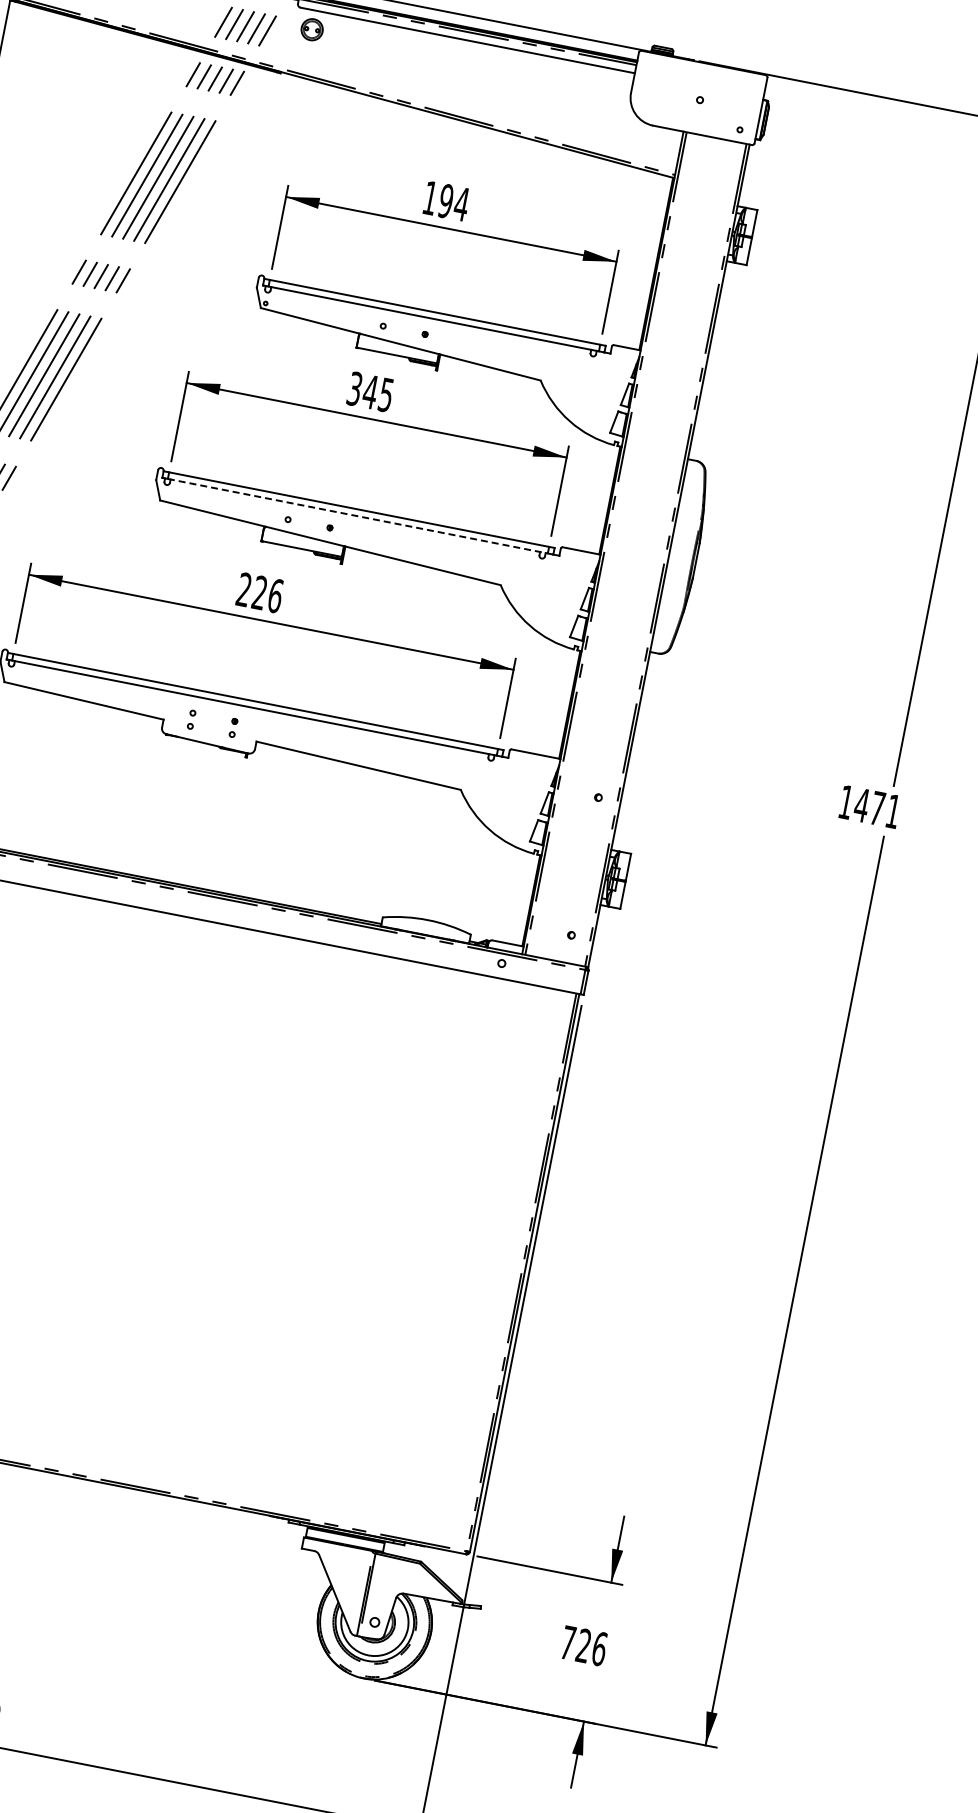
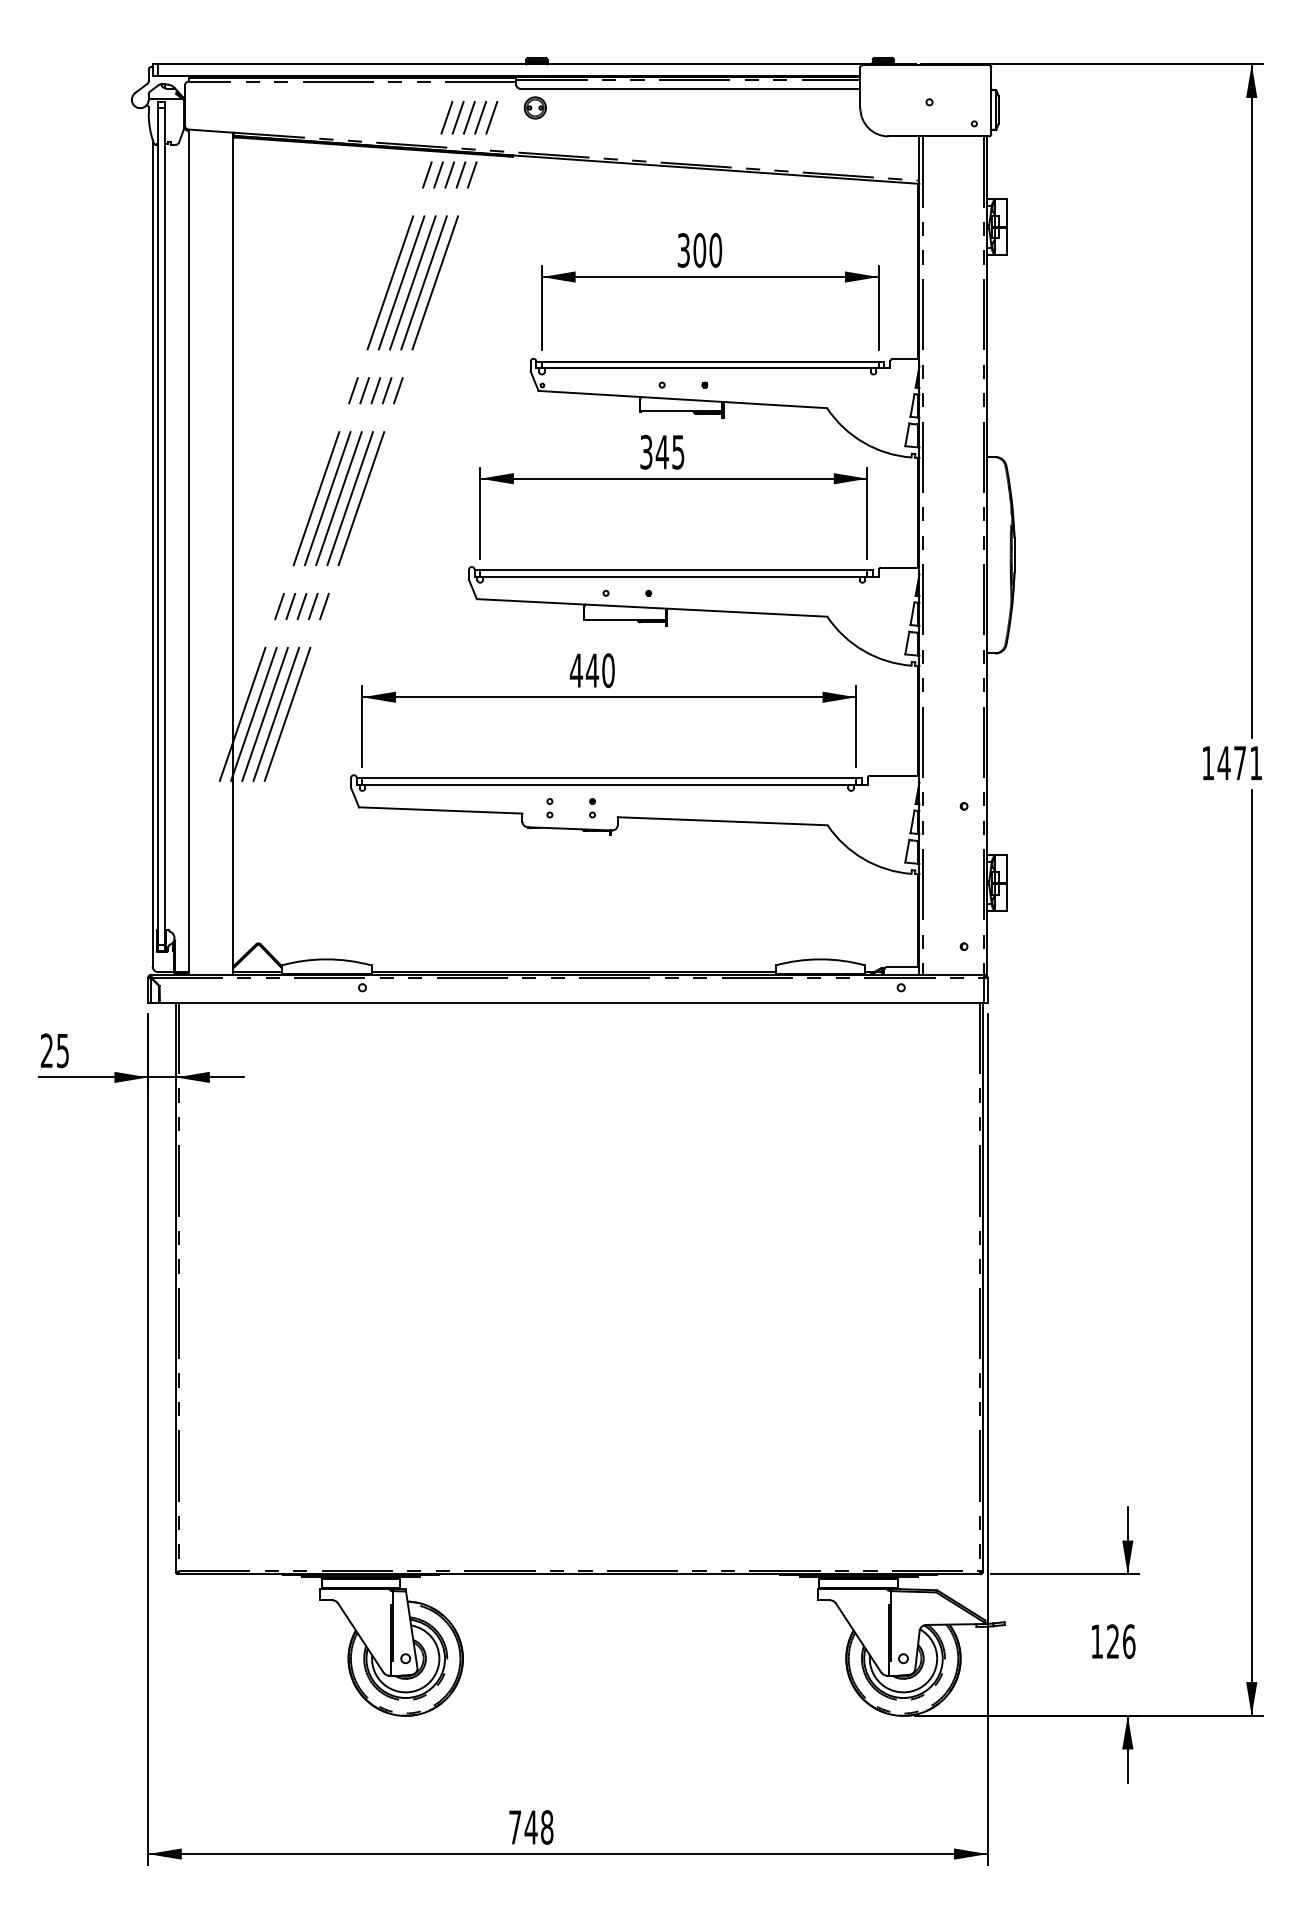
text: (445, 201) -> (699, 250), 194 -> 300
line: (357, 516) -> (673, 576), dashed -> solid
text: (258, 592) -> (591, 670), 226 -> 440
text: (567, 1642) -> (1096, 1641), 726 -> 126

